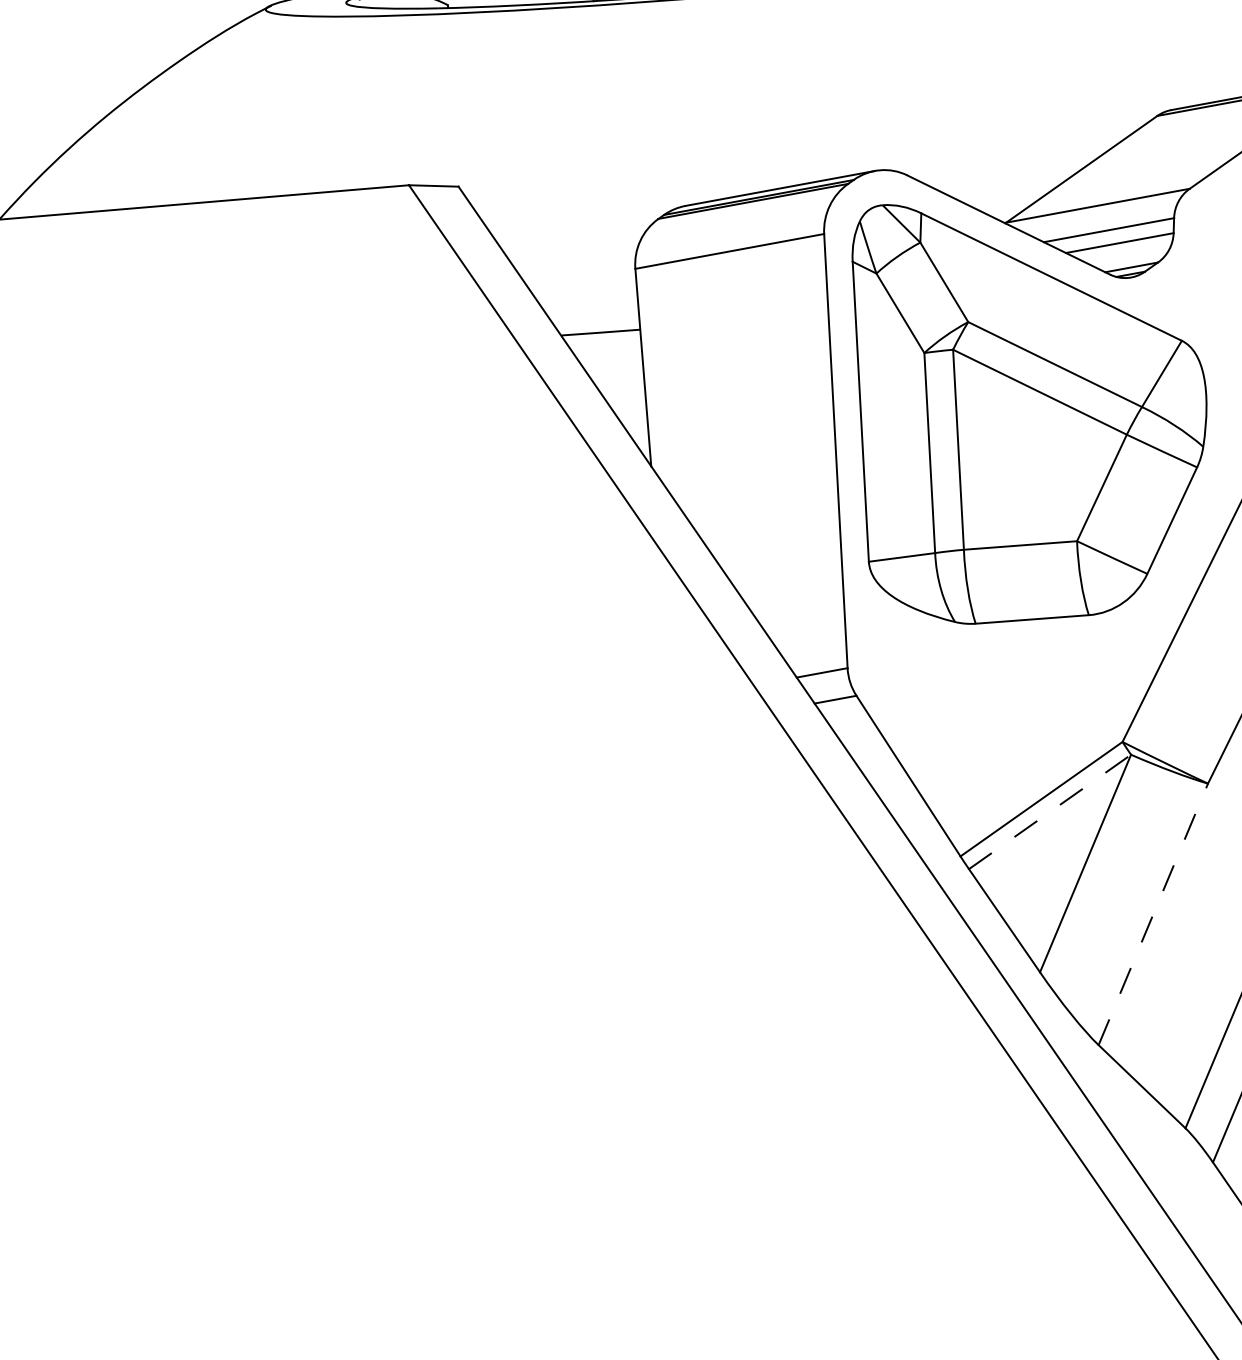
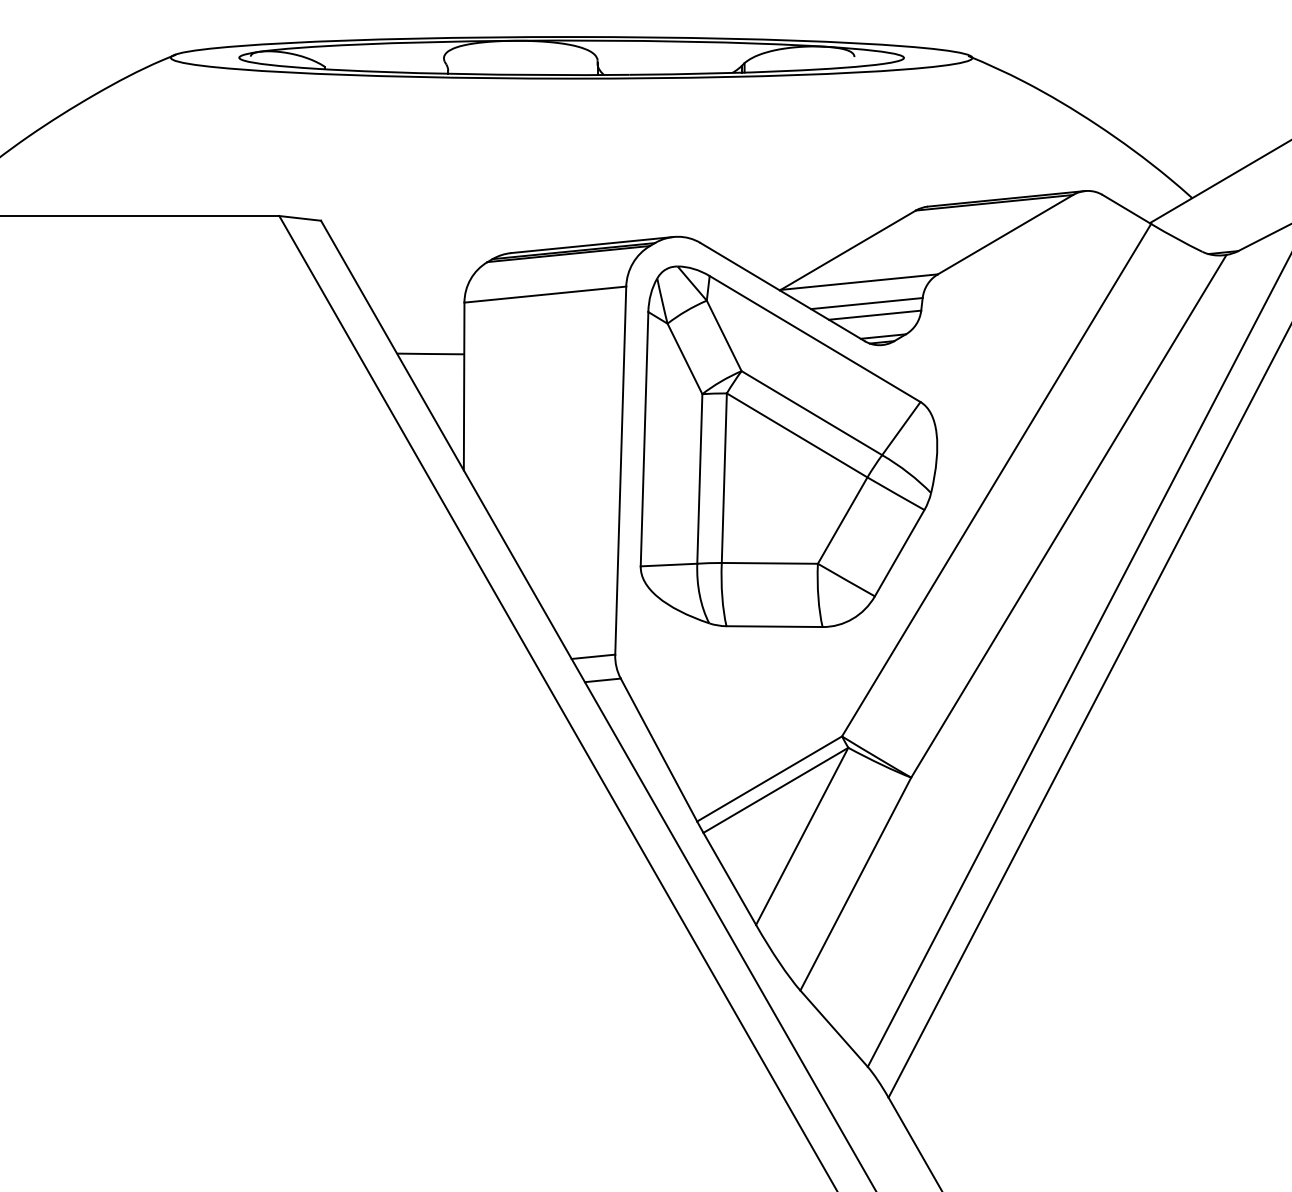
line: (1050, 812) -> (776, 790), dashed -> solid
line: (1154, 913) -> (856, 883), dashed -> solid

